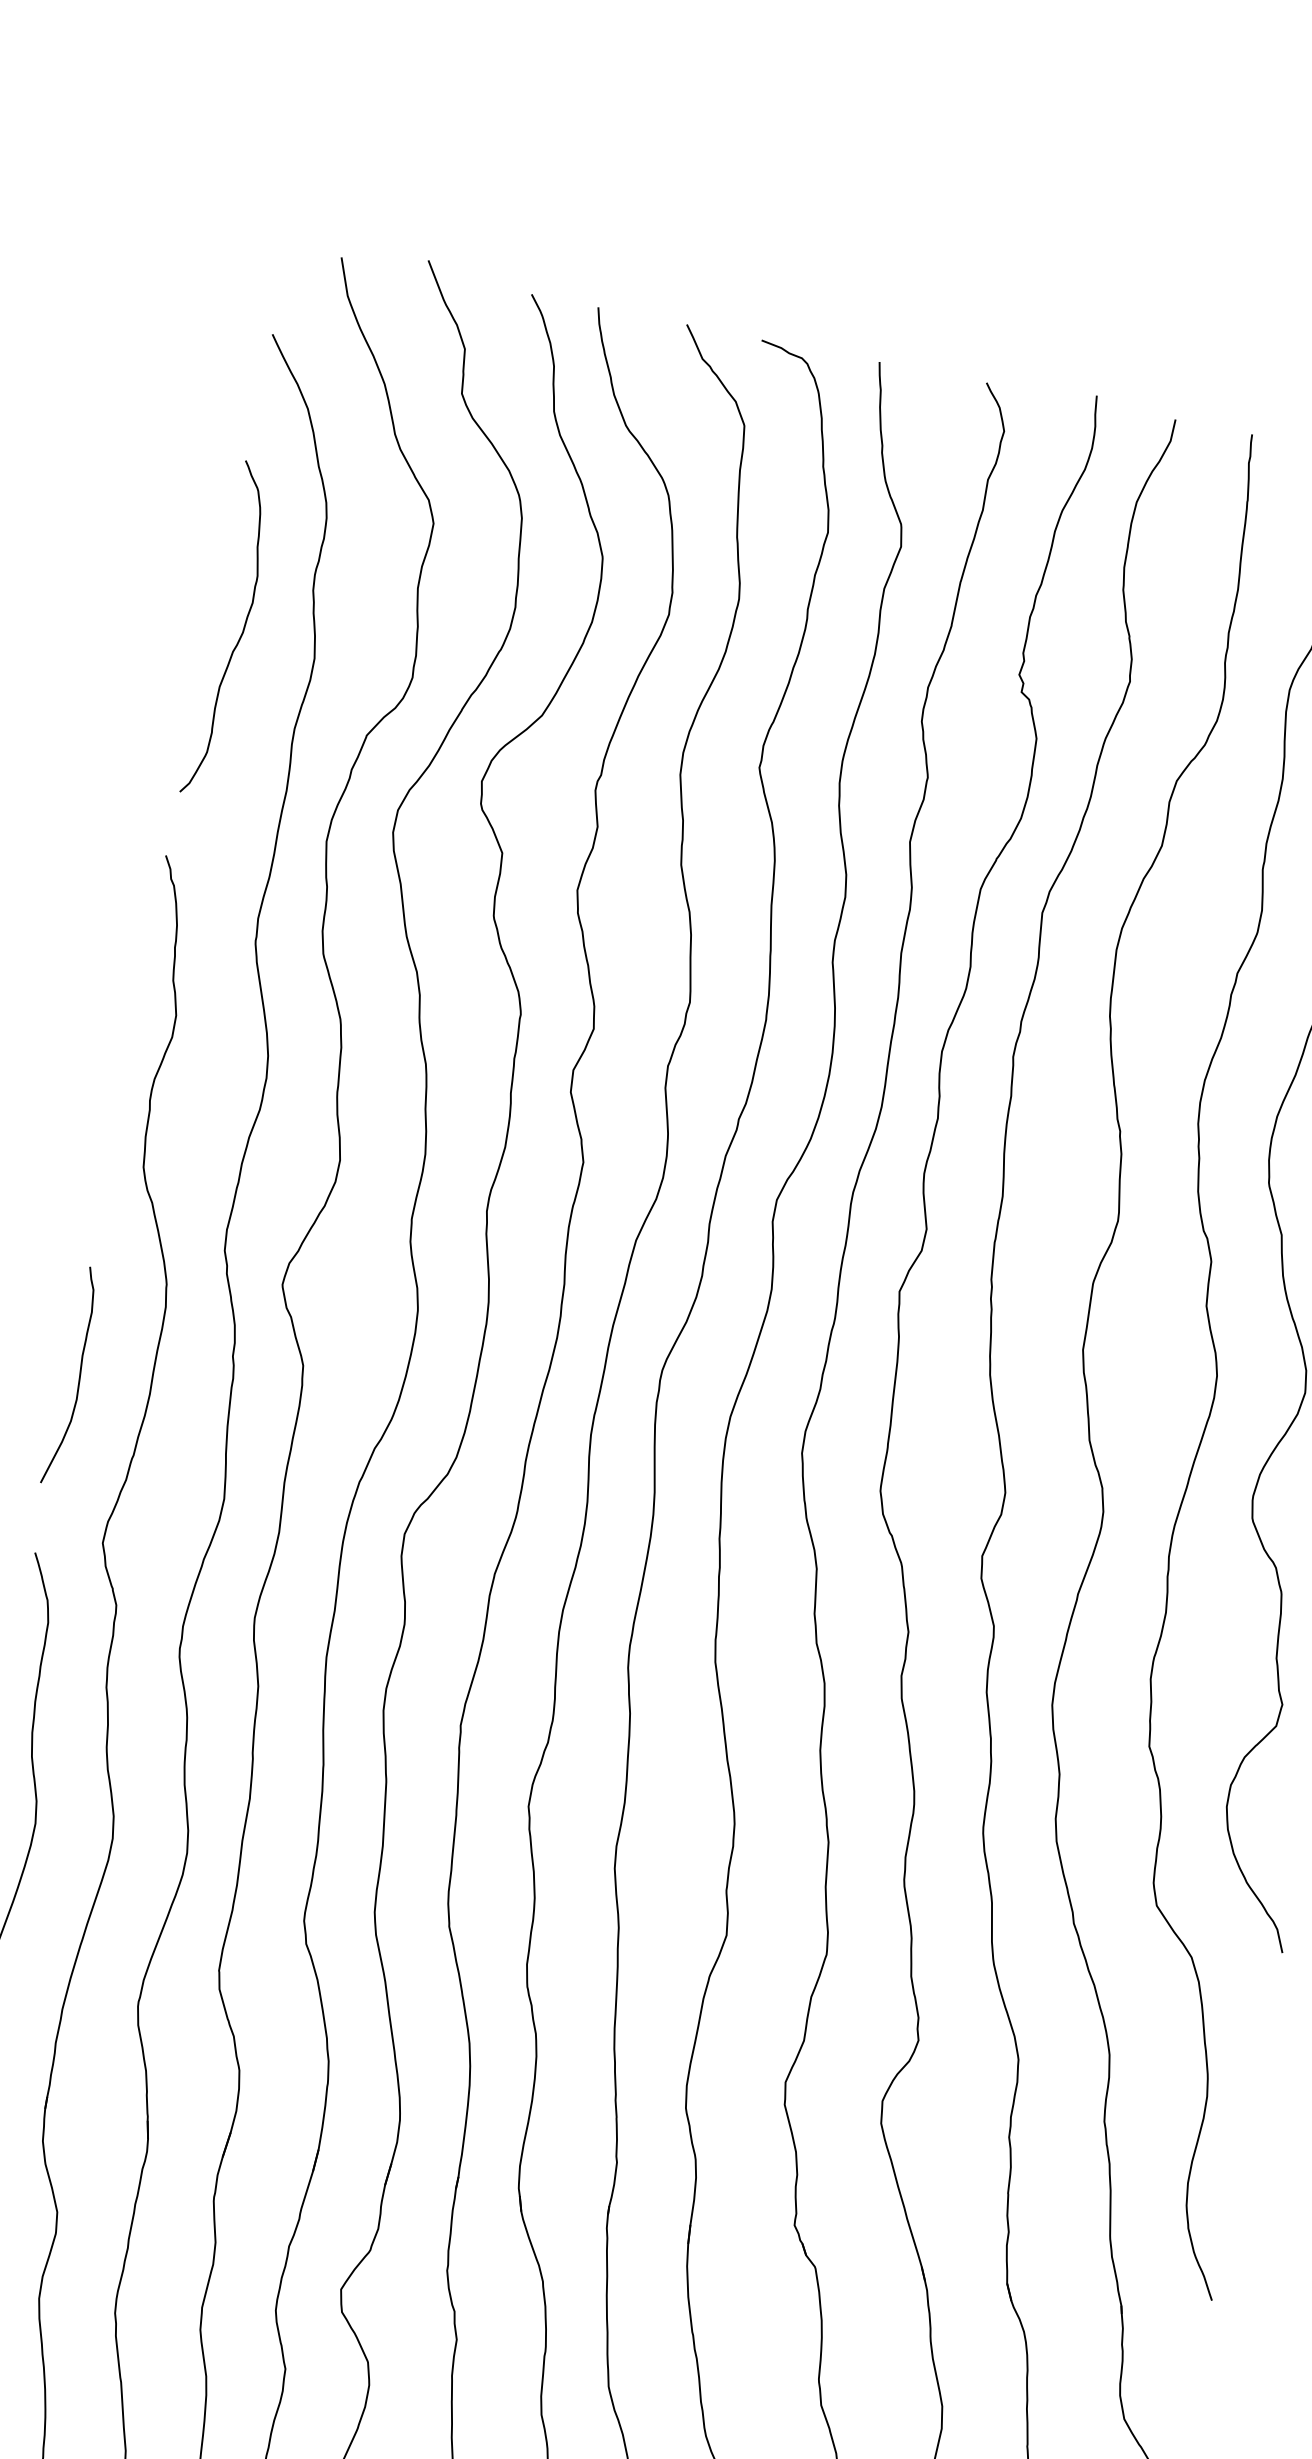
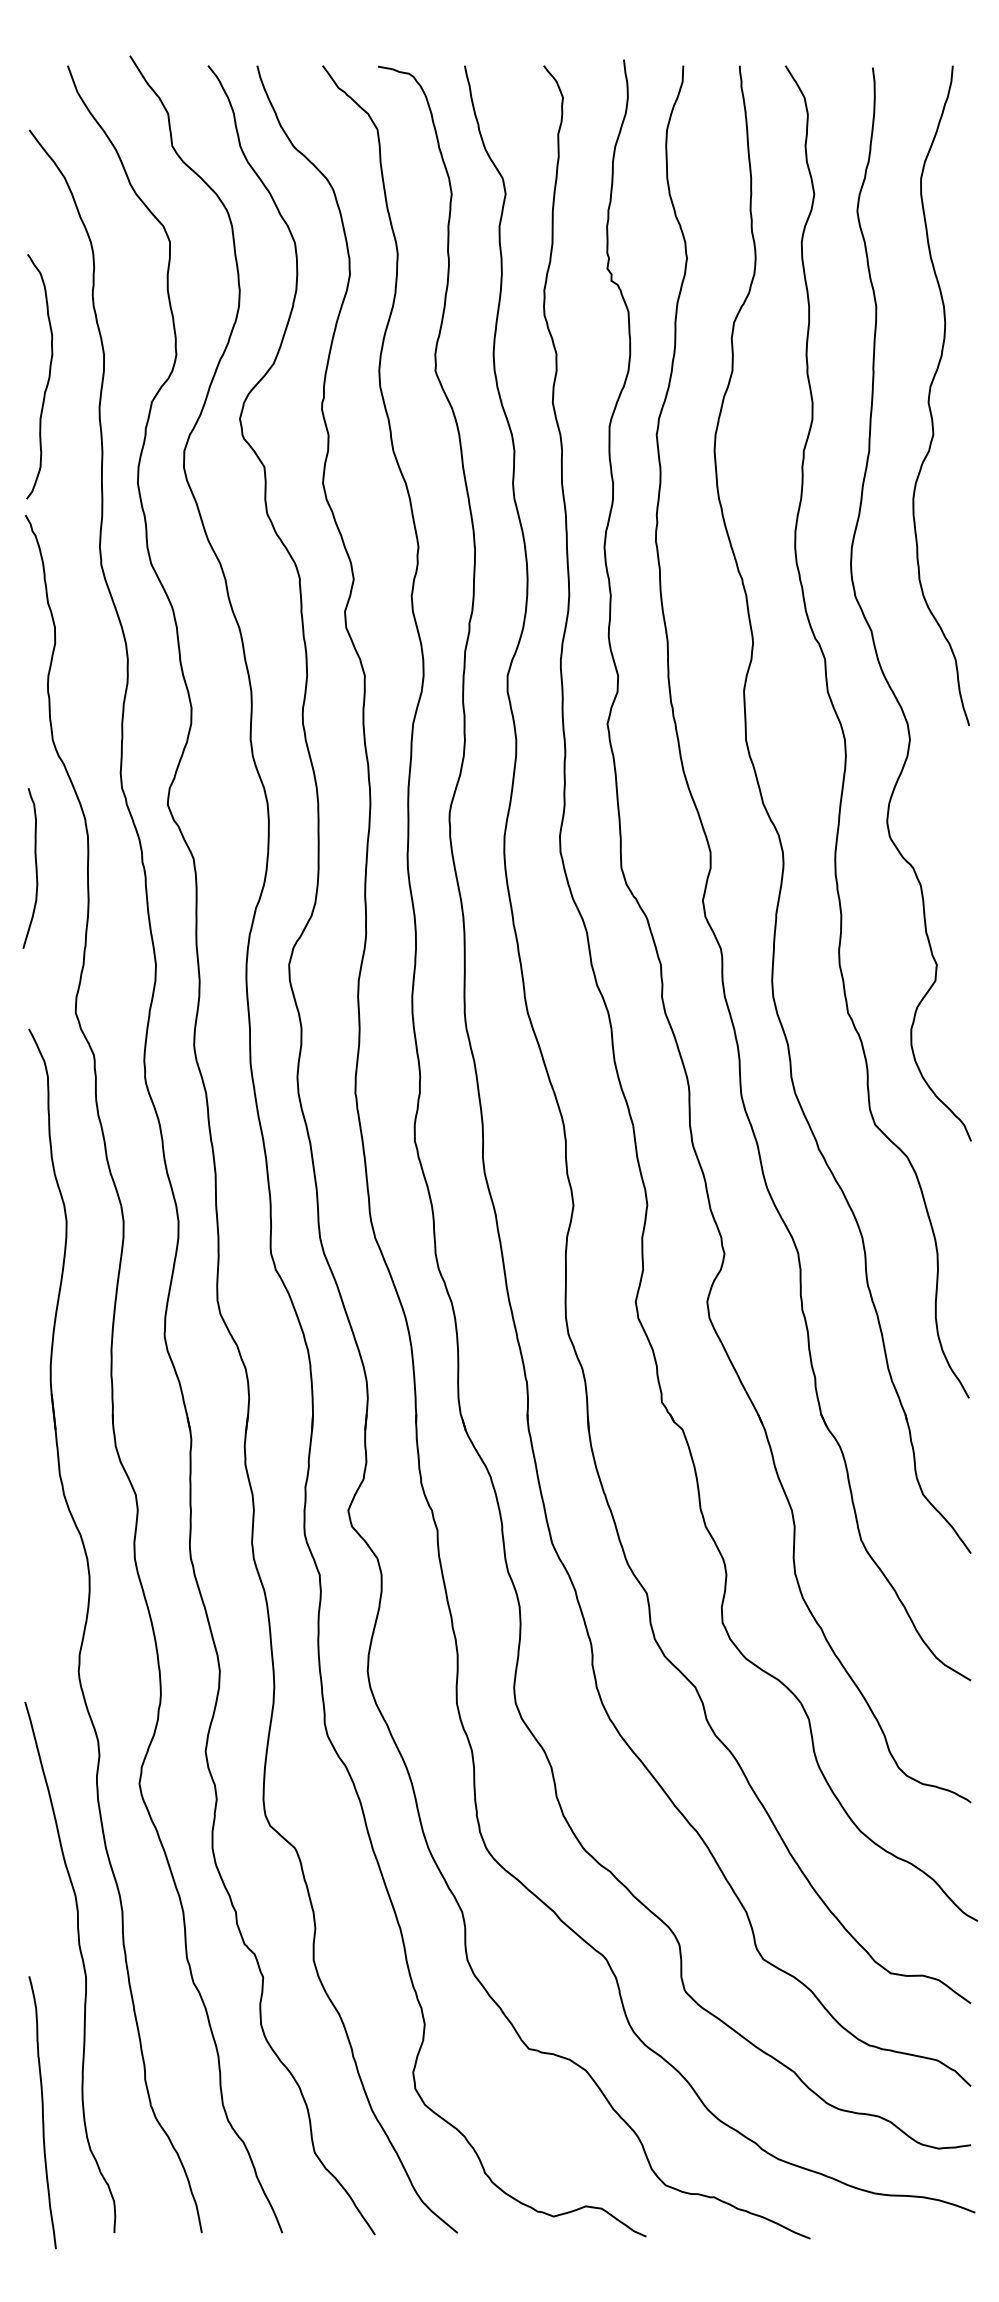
curve: (239, 636) -> (47, 380), moved
curve: (78, 1377) -> (35, 868), moved

